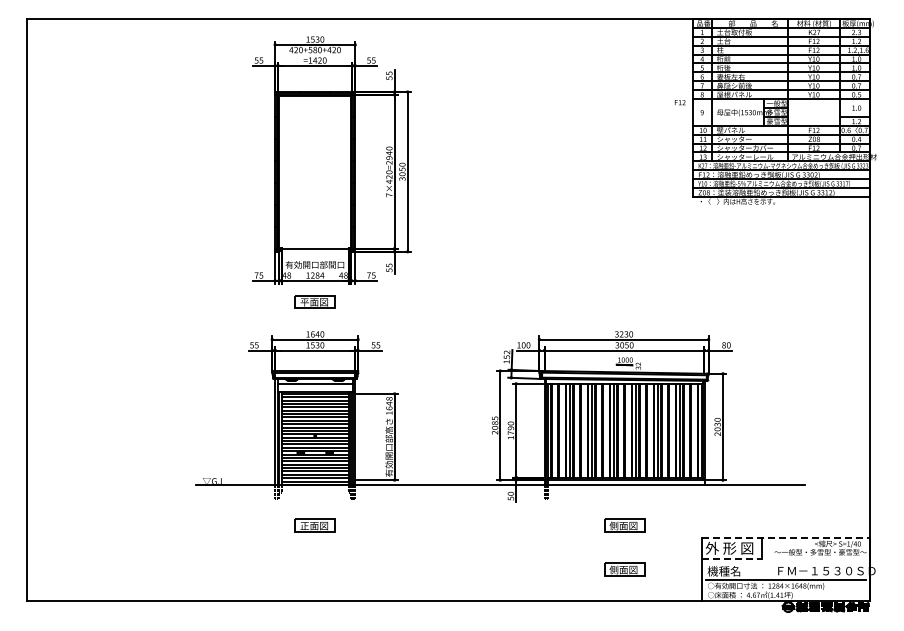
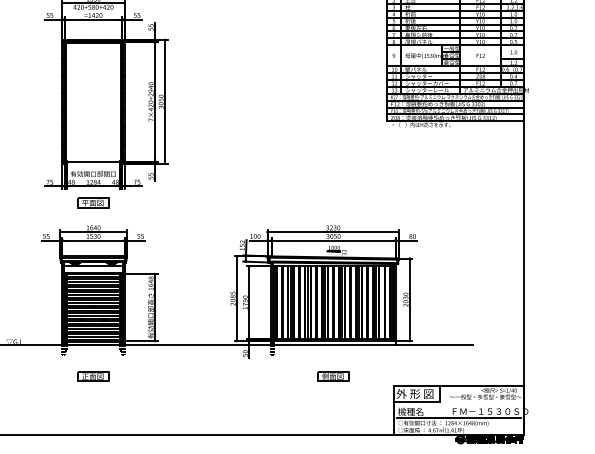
text: (680, 102) -> (480, 55), moved
line: (786, 537) -> (459, 385), dashed -> solid
line: (732, 558) -> (417, 401), dashed -> solid
part: (624, 569) -> (333, 410), removed

